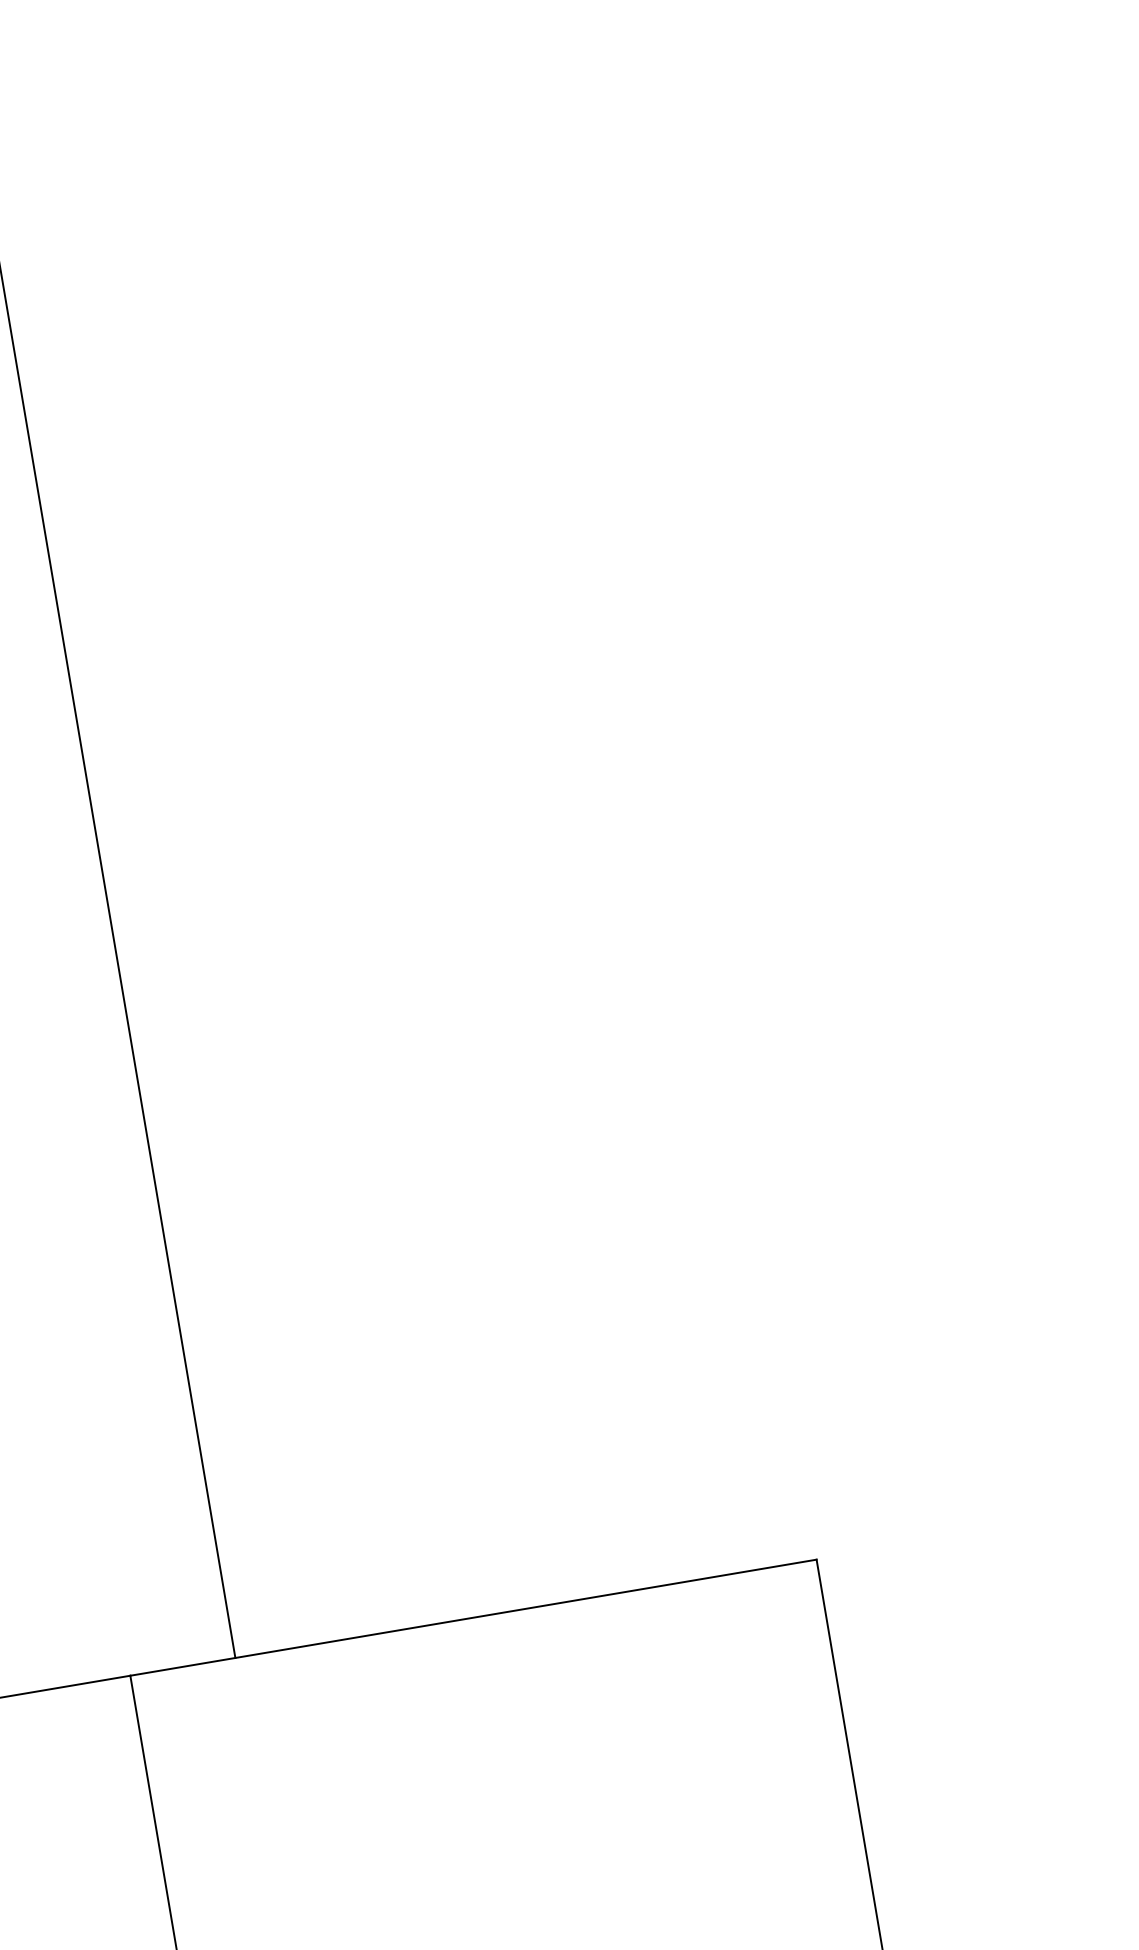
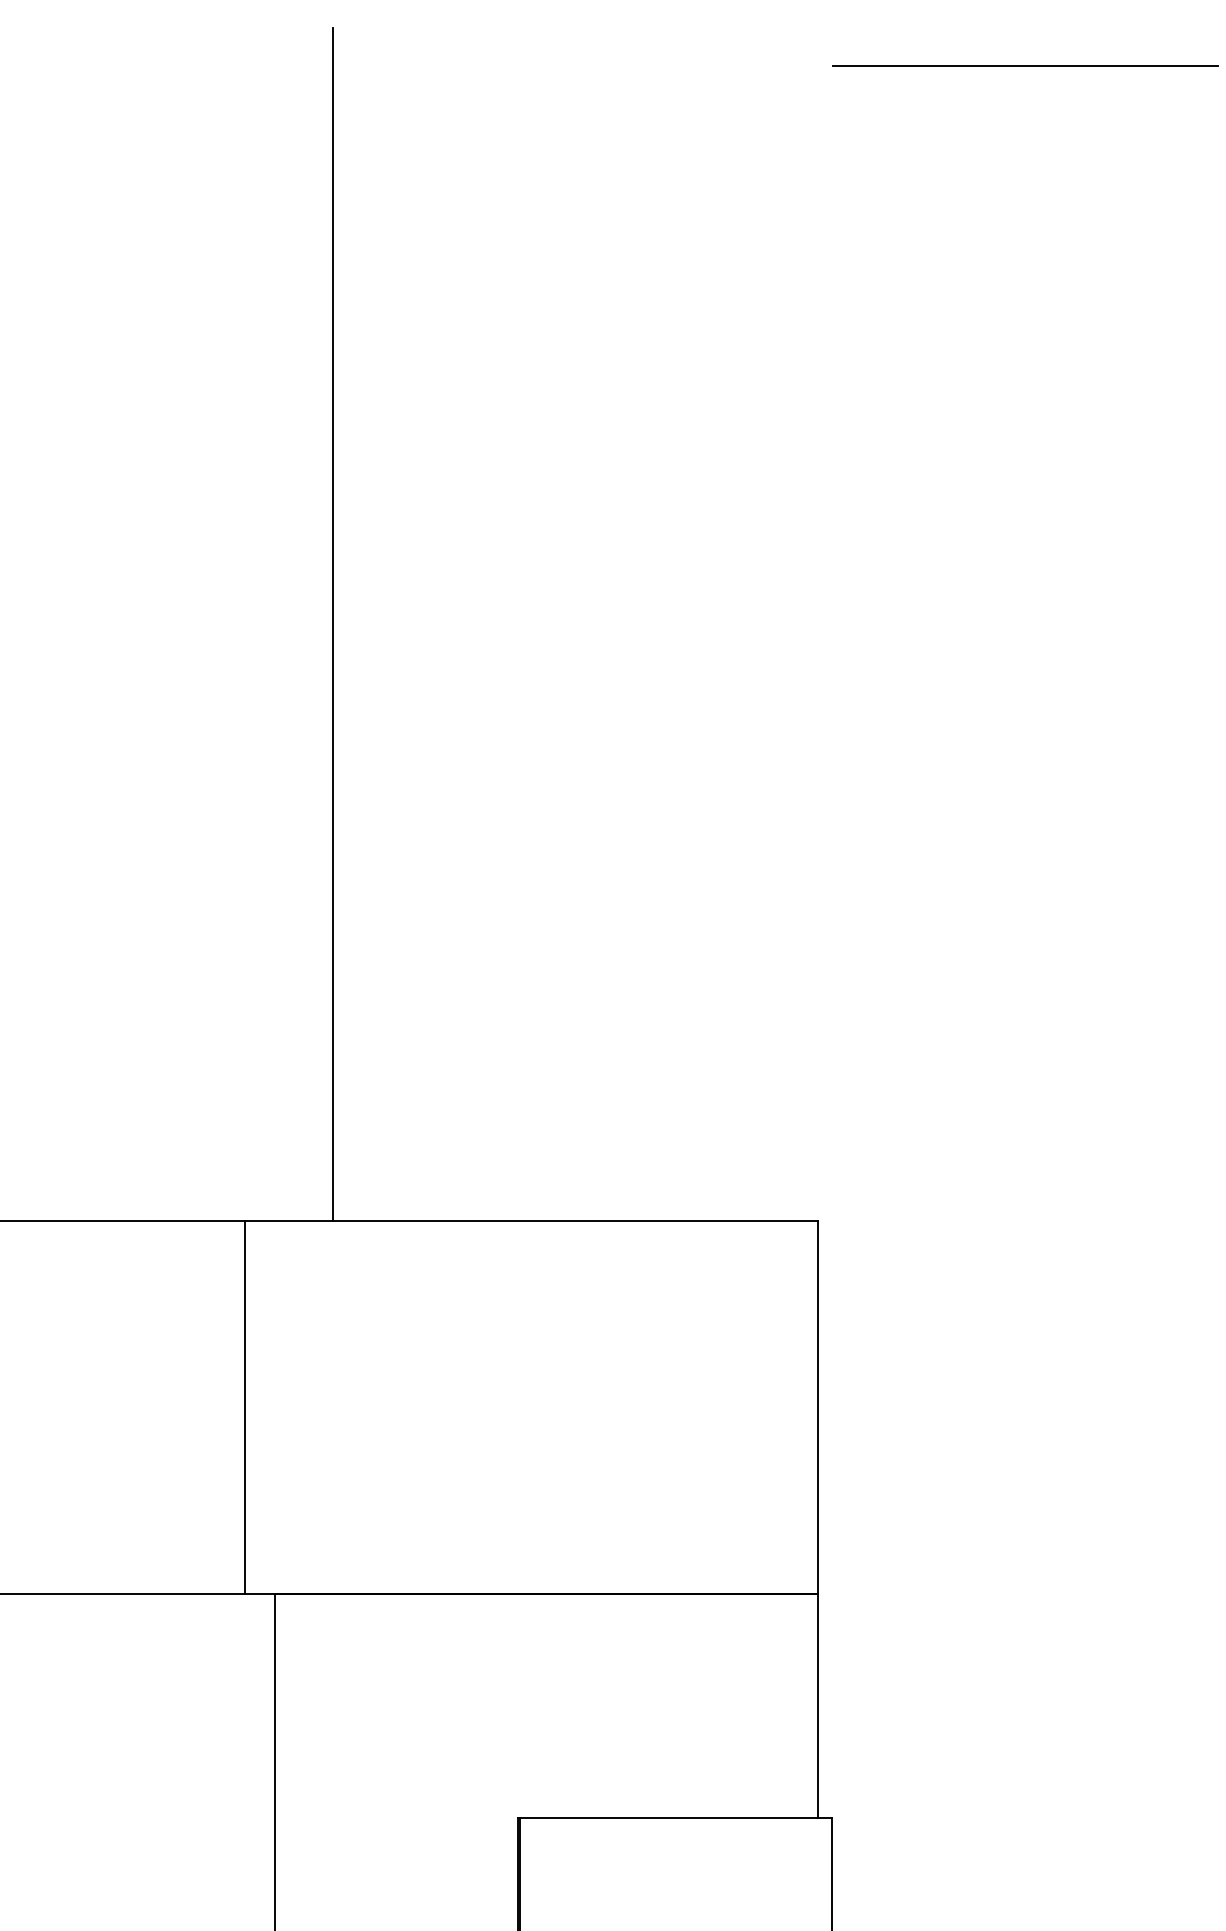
line: (830, 133) -> (1024, 66), added

